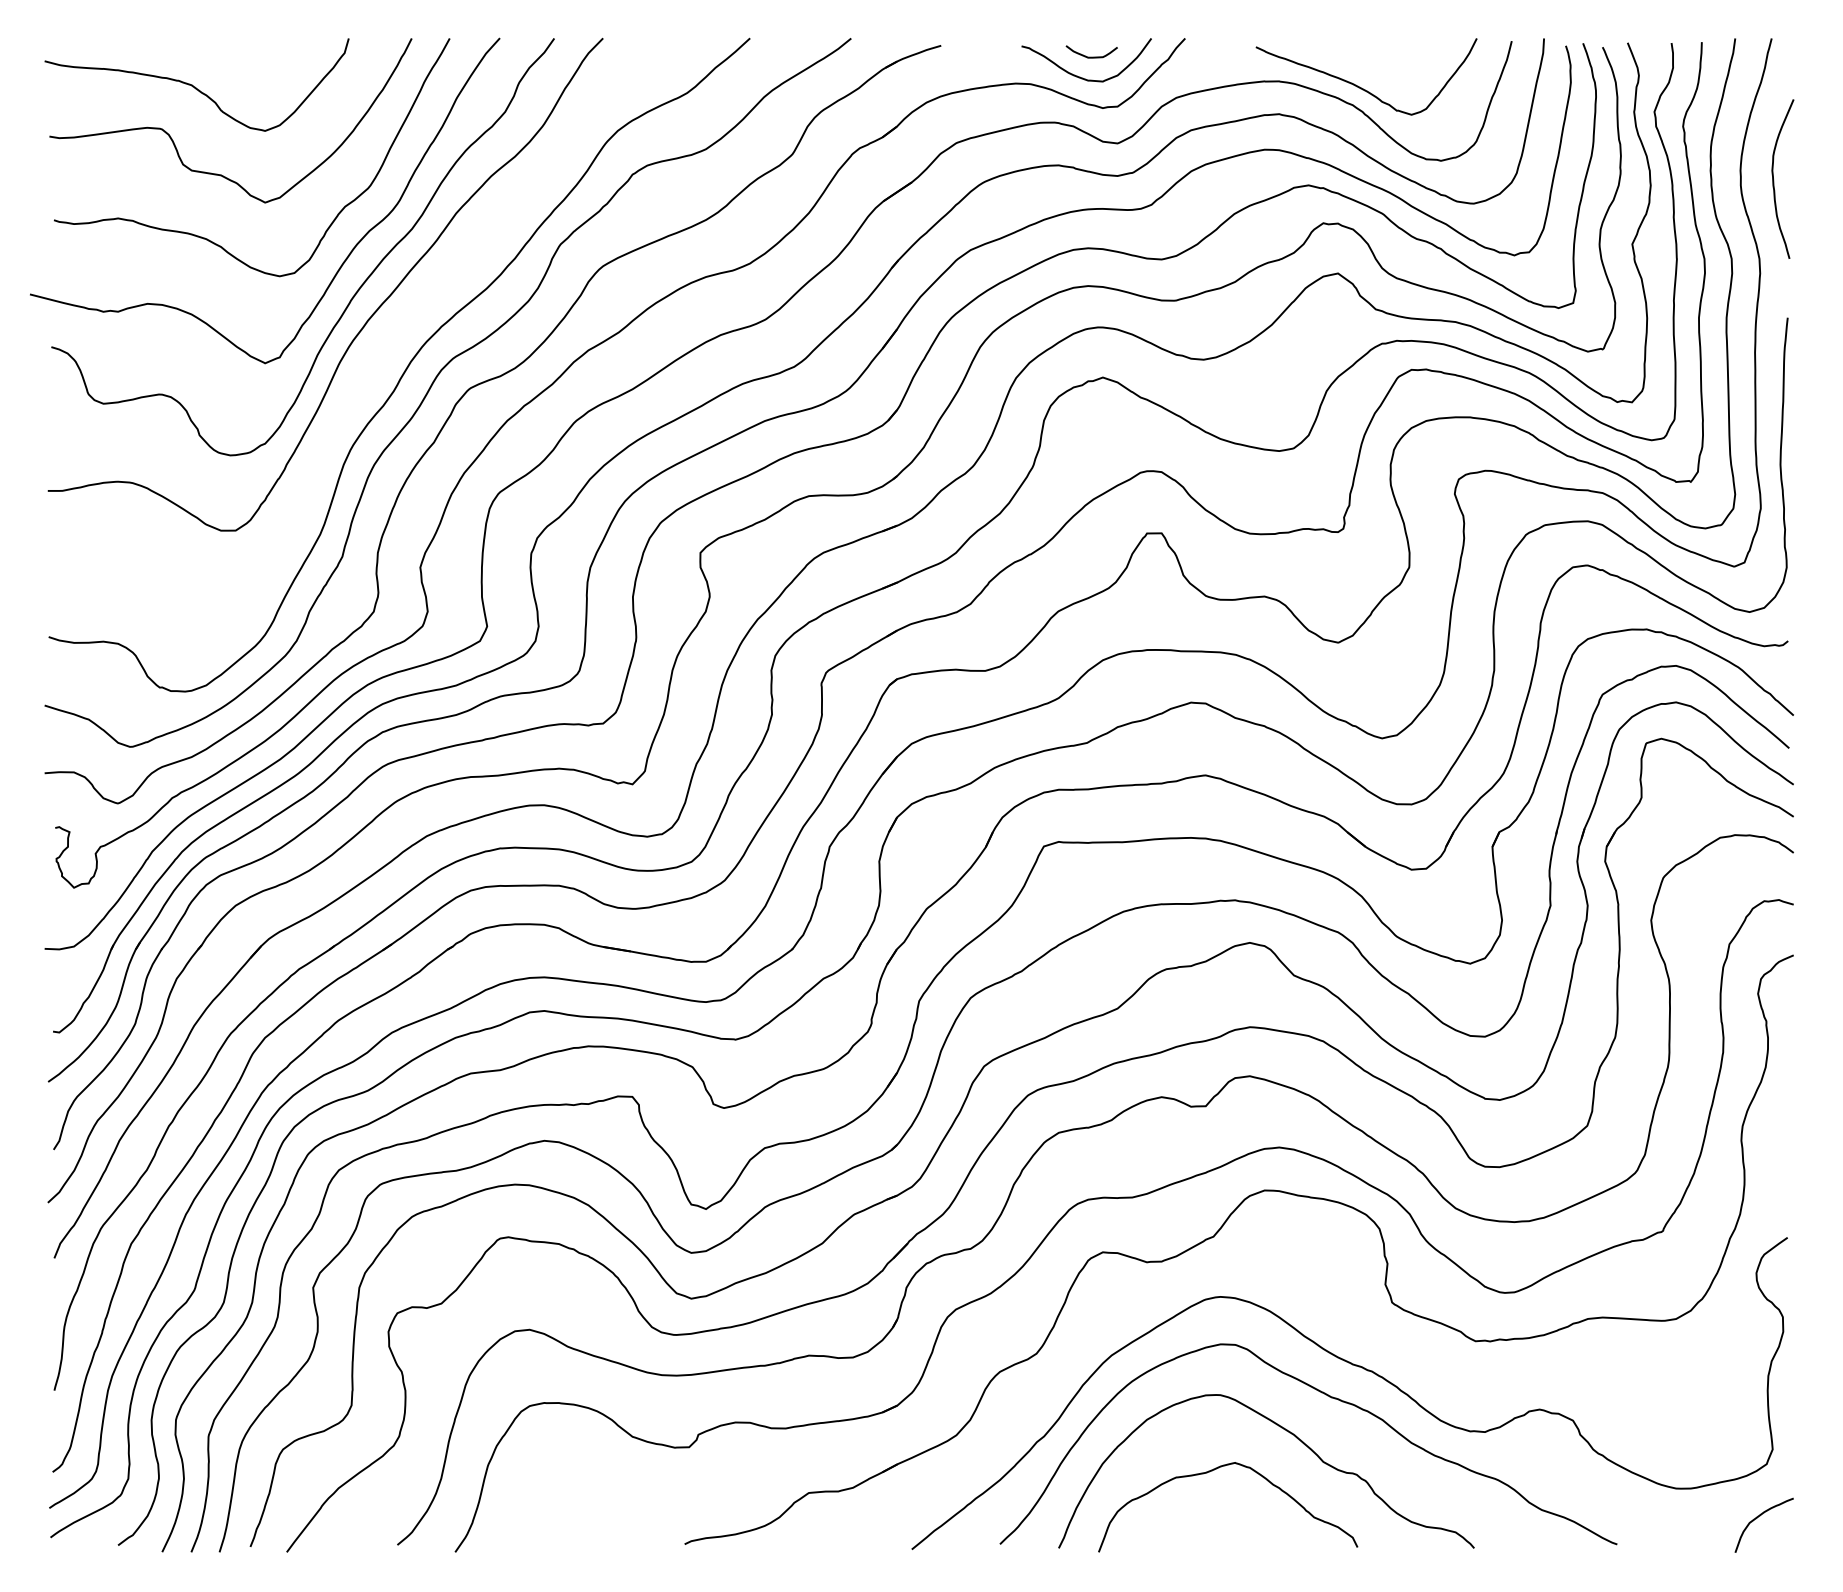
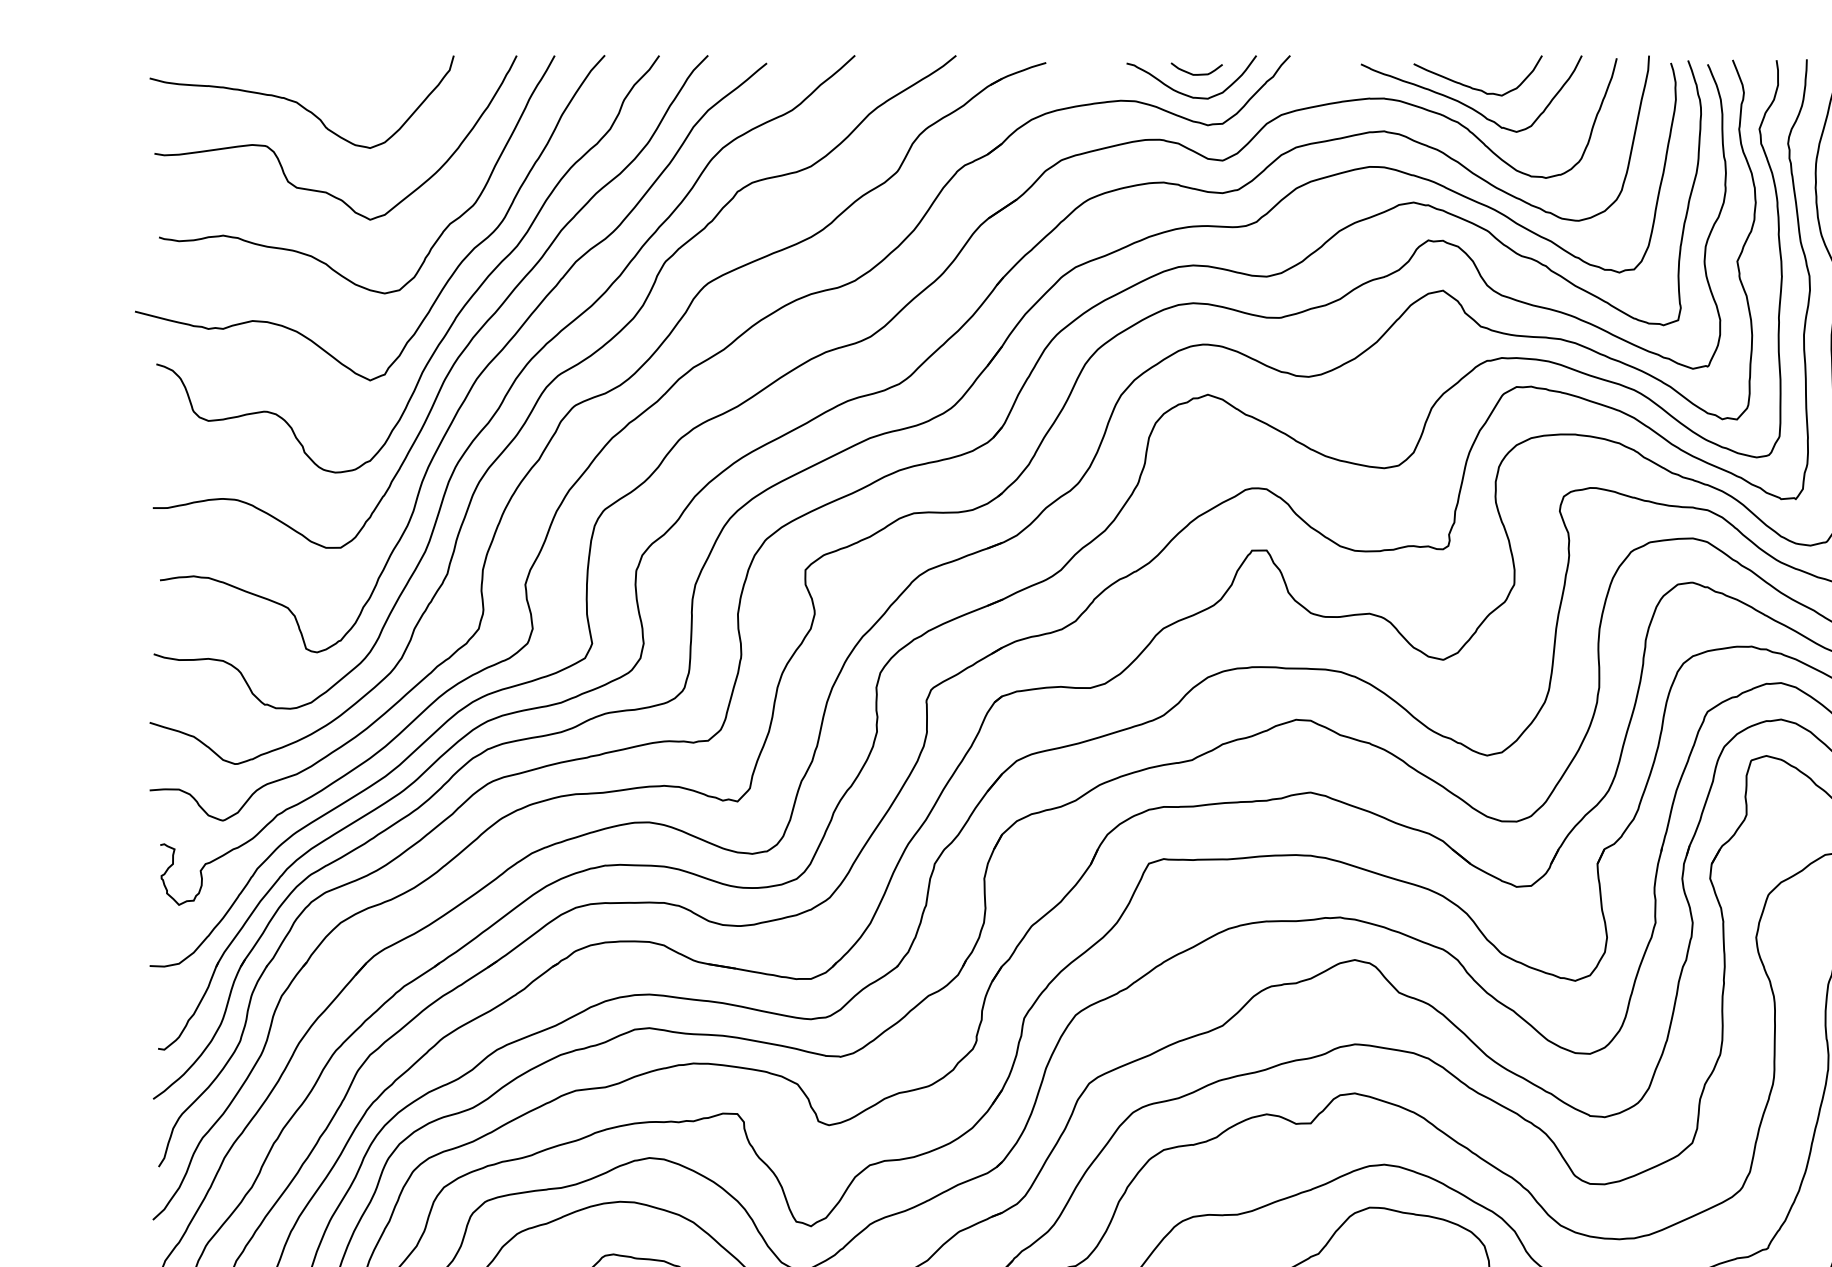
curve: (1369, 70) -> (1474, 87), added
curve: (374, 356) -> (479, 373), added

